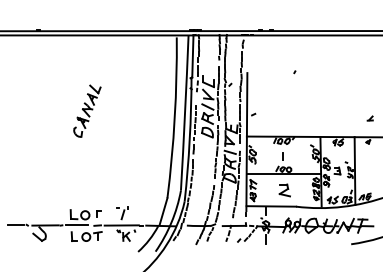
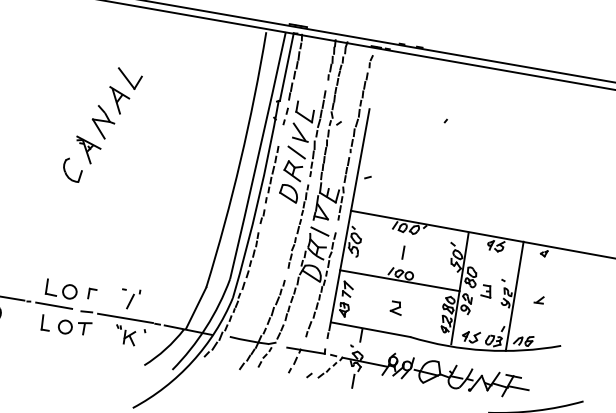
part: (87, 110) -> (102, 124), size x1.43
part: (369, 118) -> (538, 299), moved
part: (284, 190) -> (396, 307), size x0.62

